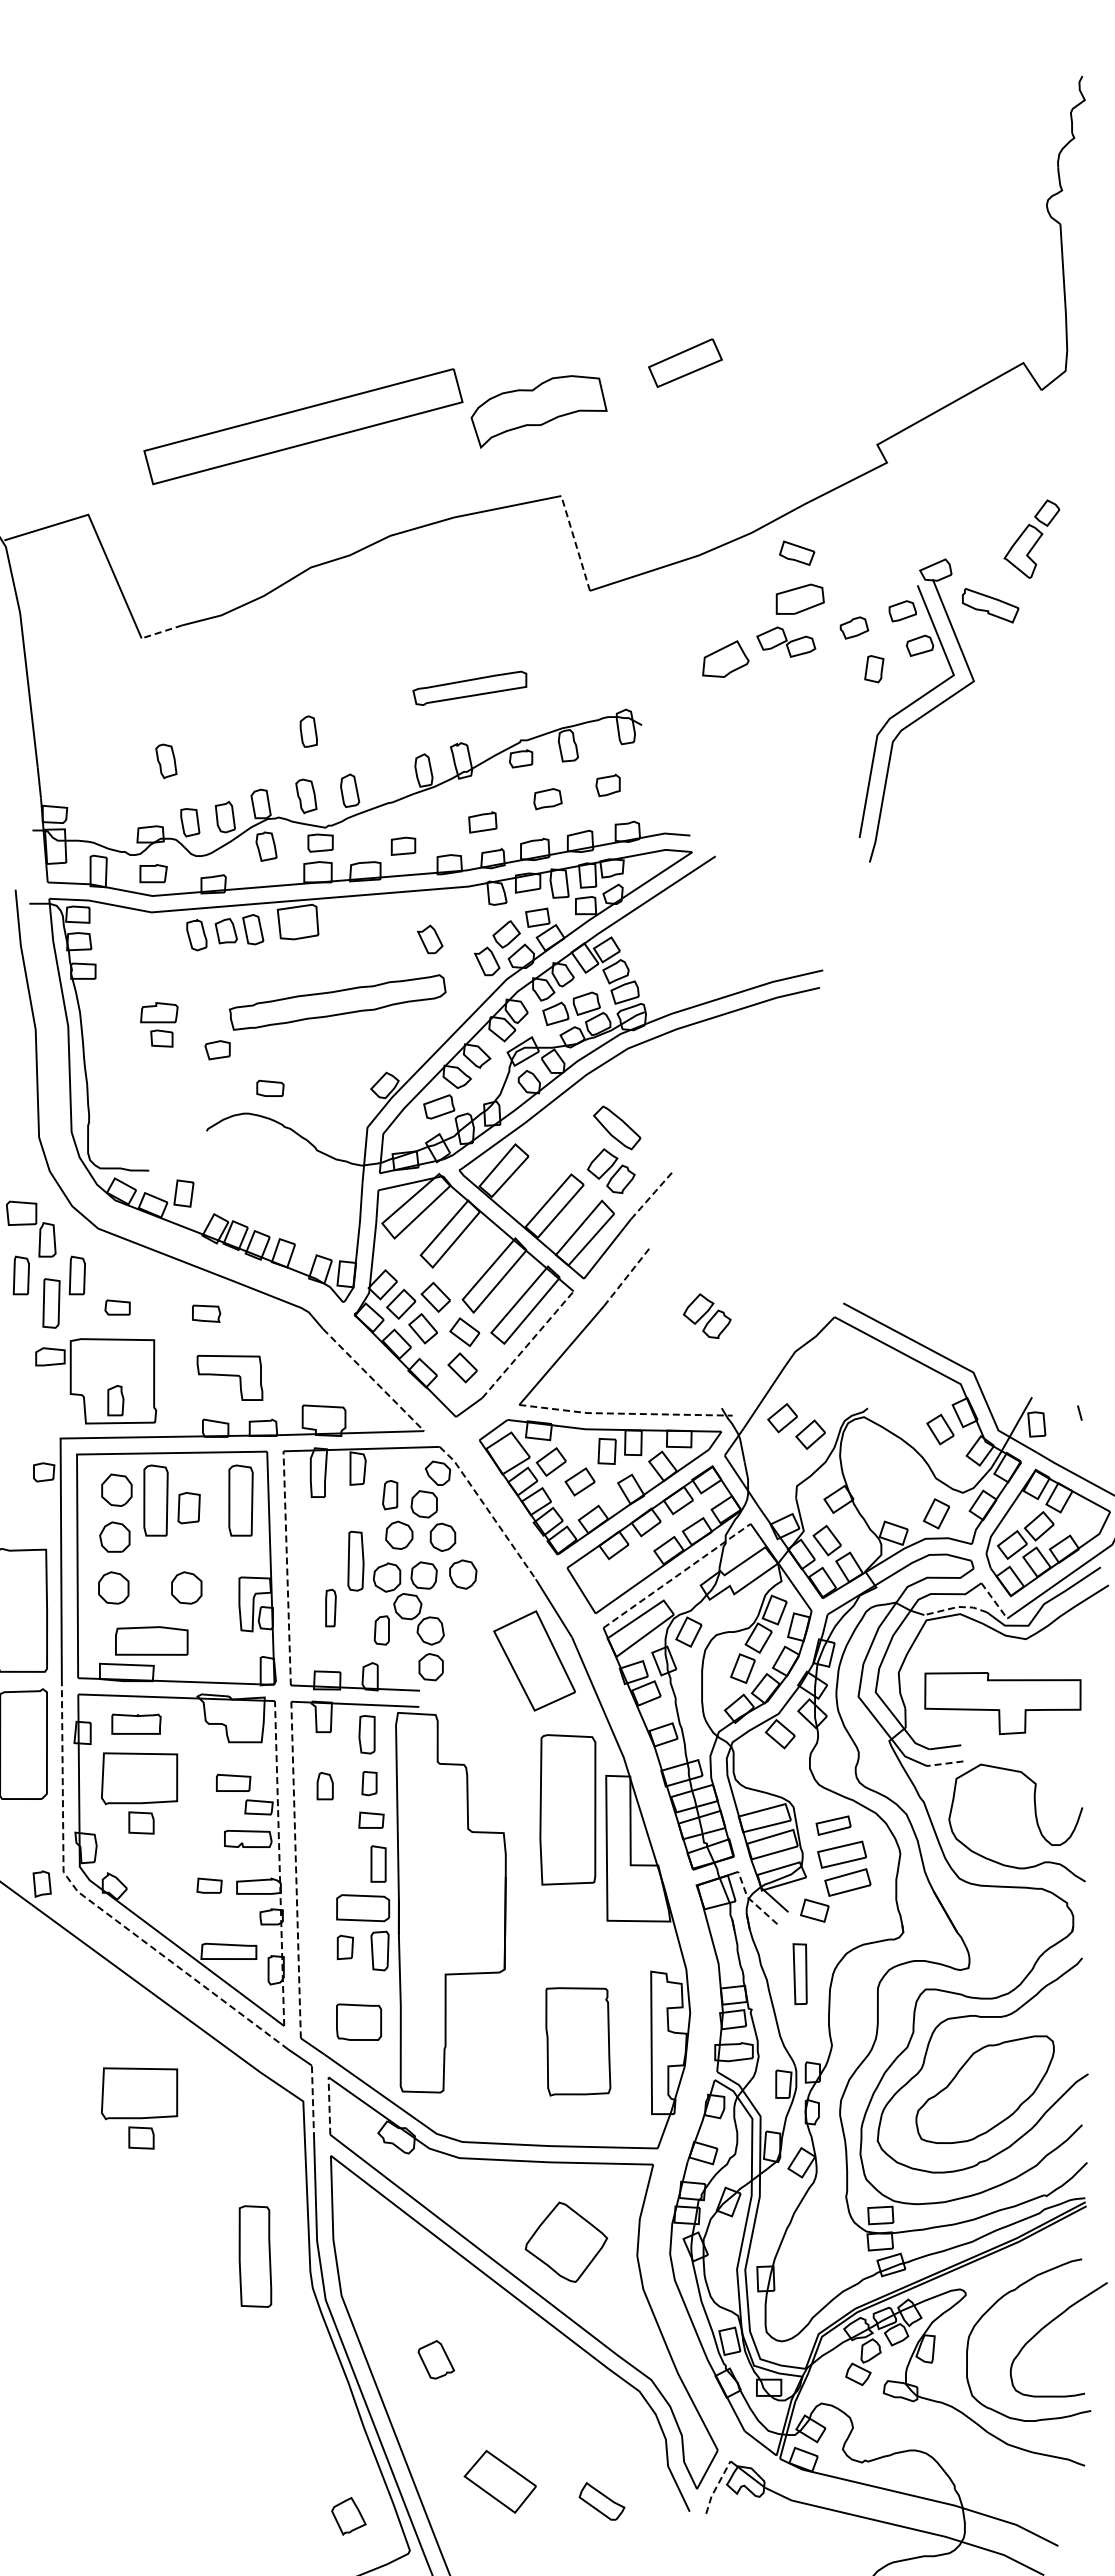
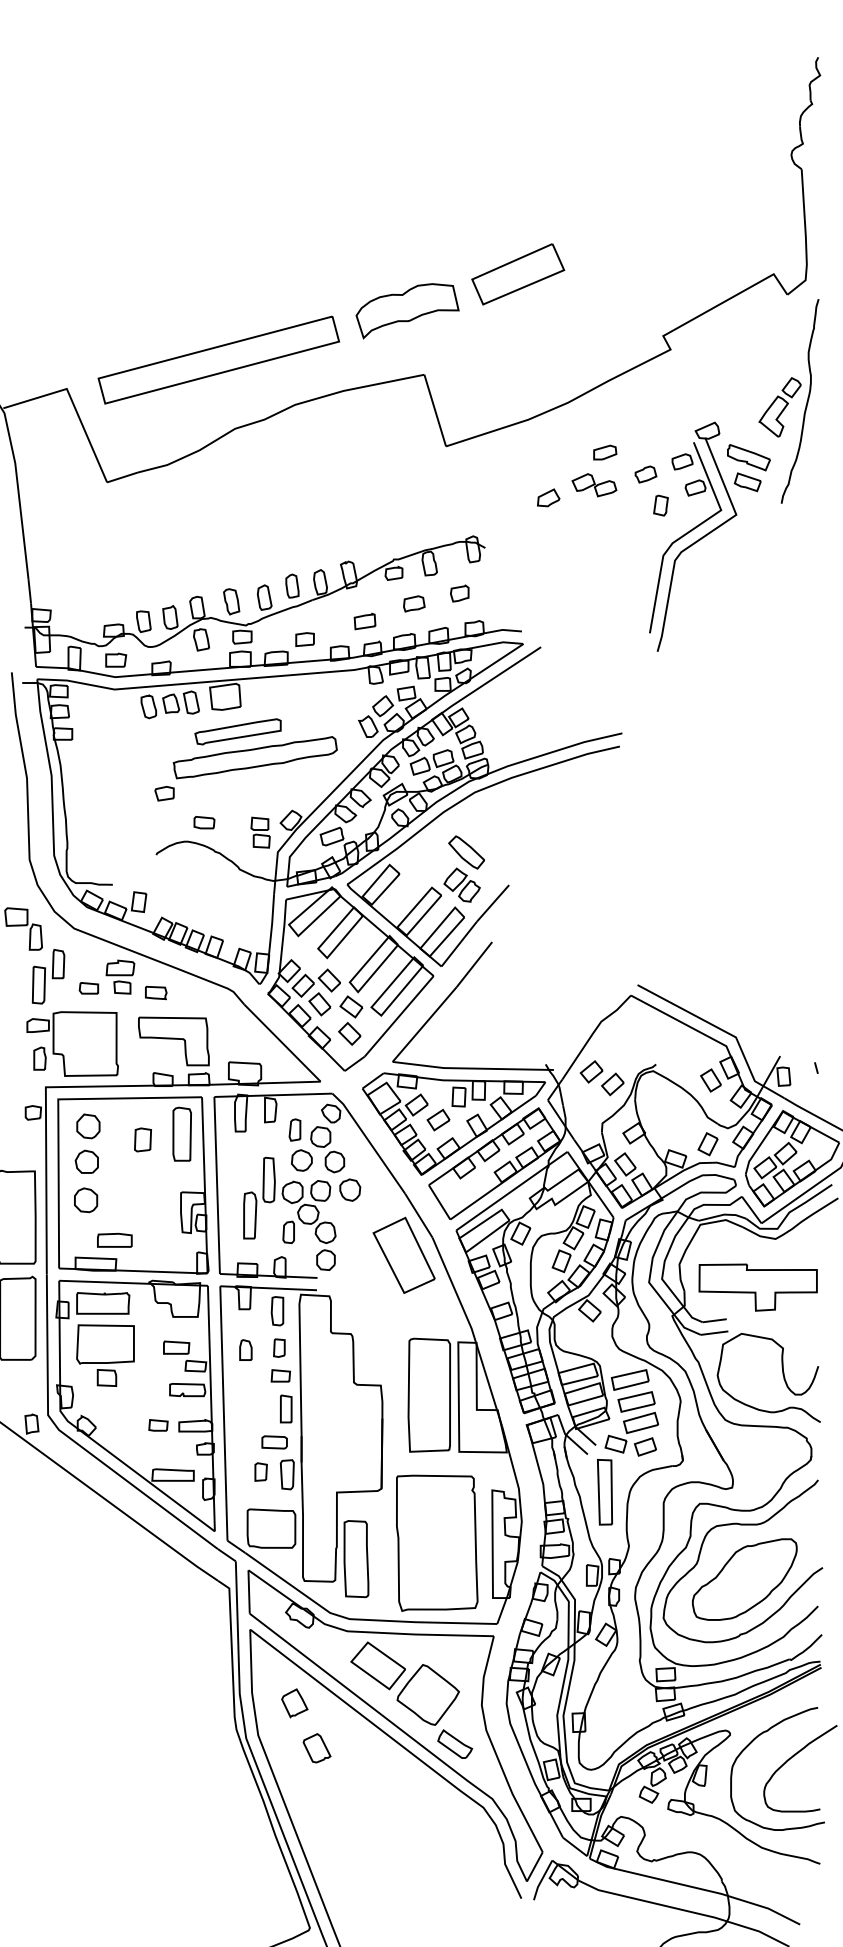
part: (685, 362) -> (518, 273), size x1.67
part: (303, 426) -> (218, 360), moved
curve: (1066, 533) -> (806, 403), added
line: (575, 543) -> (435, 410), dashed -> solid
part: (797, 552) -> (748, 481), moved
part: (800, 598) -> (605, 452), size x0.62
line: (161, 632) -> (122, 477), dashed -> solid
part: (725, 658) -> (548, 497), size x0.62
part: (469, 687) -> (237, 731), moved
part: (308, 731) -> (292, 586), moved
part: (166, 761) -> (125, 575), removed
part: (430, 939) -> (325, 710), removed
part: (159, 1024) -> (120, 976), moved
part: (344, 1101) -> (260, 832), added
line: (652, 1194) -> (493, 902), dashed -> solid
part: (20, 1275) -> (15, 964), removed
line: (627, 1275) -> (474, 964), dashed -> solid
part: (706, 1315) -> (534, 994), removed
line: (528, 1344) -> (399, 1016), dashed -> solid
part: (229, 1377) -> (173, 1041), size x1.43
line: (373, 1380) -> (282, 1043), dashed -> solid
part: (115, 1400) -> (39, 1058), moved
line: (624, 1413) -> (472, 1068), dashed -> solid
part: (155, 1500) -> (117, 1134), removed
line: (488, 1511) -> (369, 1142), dashed -> solid
line: (287, 1567) -> (217, 1184), dashed -> solid
line: (677, 1575) -> (512, 1190), dashed -> solid
part: (186, 1587) -> (141, 1199), removed
line: (994, 1600) -> (751, 1209), dashed -> solid
part: (330, 1607) -> (249, 1215), size x1.67
line: (957, 1607) -> (723, 1215), dashed -> solid
part: (151, 1640) -> (114, 1239), size x0.62
part: (136, 1723) -> (103, 1302), size x1.43
line: (944, 1763) -> (714, 1332), dashed -> solid
part: (567, 1809) -> (429, 1394), moved
part: (833, 1825) -> (630, 1379), size x1.43
line: (279, 1863) -> (211, 1408), dashed -> solid
line: (296, 1869) -> (224, 1413), dashed -> solid
line: (751, 1901) -> (568, 1437), dashed -> solid
line: (97, 1906) -> (73, 1441), dashed -> solid
part: (363, 1908) -> (274, 1442), size x0.62
part: (853, 1913) -> (645, 1446), added
part: (799, 1973) -> (604, 1491), size x1.43
part: (358, 2021) -> (271, 1528), size x1.43
part: (578, 2041) -> (437, 1543), size x1.67
line: (313, 2102) -> (237, 1589), dashed -> solid
line: (329, 2106) -> (249, 1592), dashed -> solid
part: (139, 2108) -> (105, 1593), removed
part: (255, 2256) -> (356, 1559), moved
part: (436, 2359) -> (317, 1748), moved
part: (499, 2481) -> (377, 1665), moved
line: (716, 2487) -> (541, 1880), dashed -> solid
part: (601, 2501) -> (454, 1744), moved
part: (348, 2516) -> (294, 1703), moved

